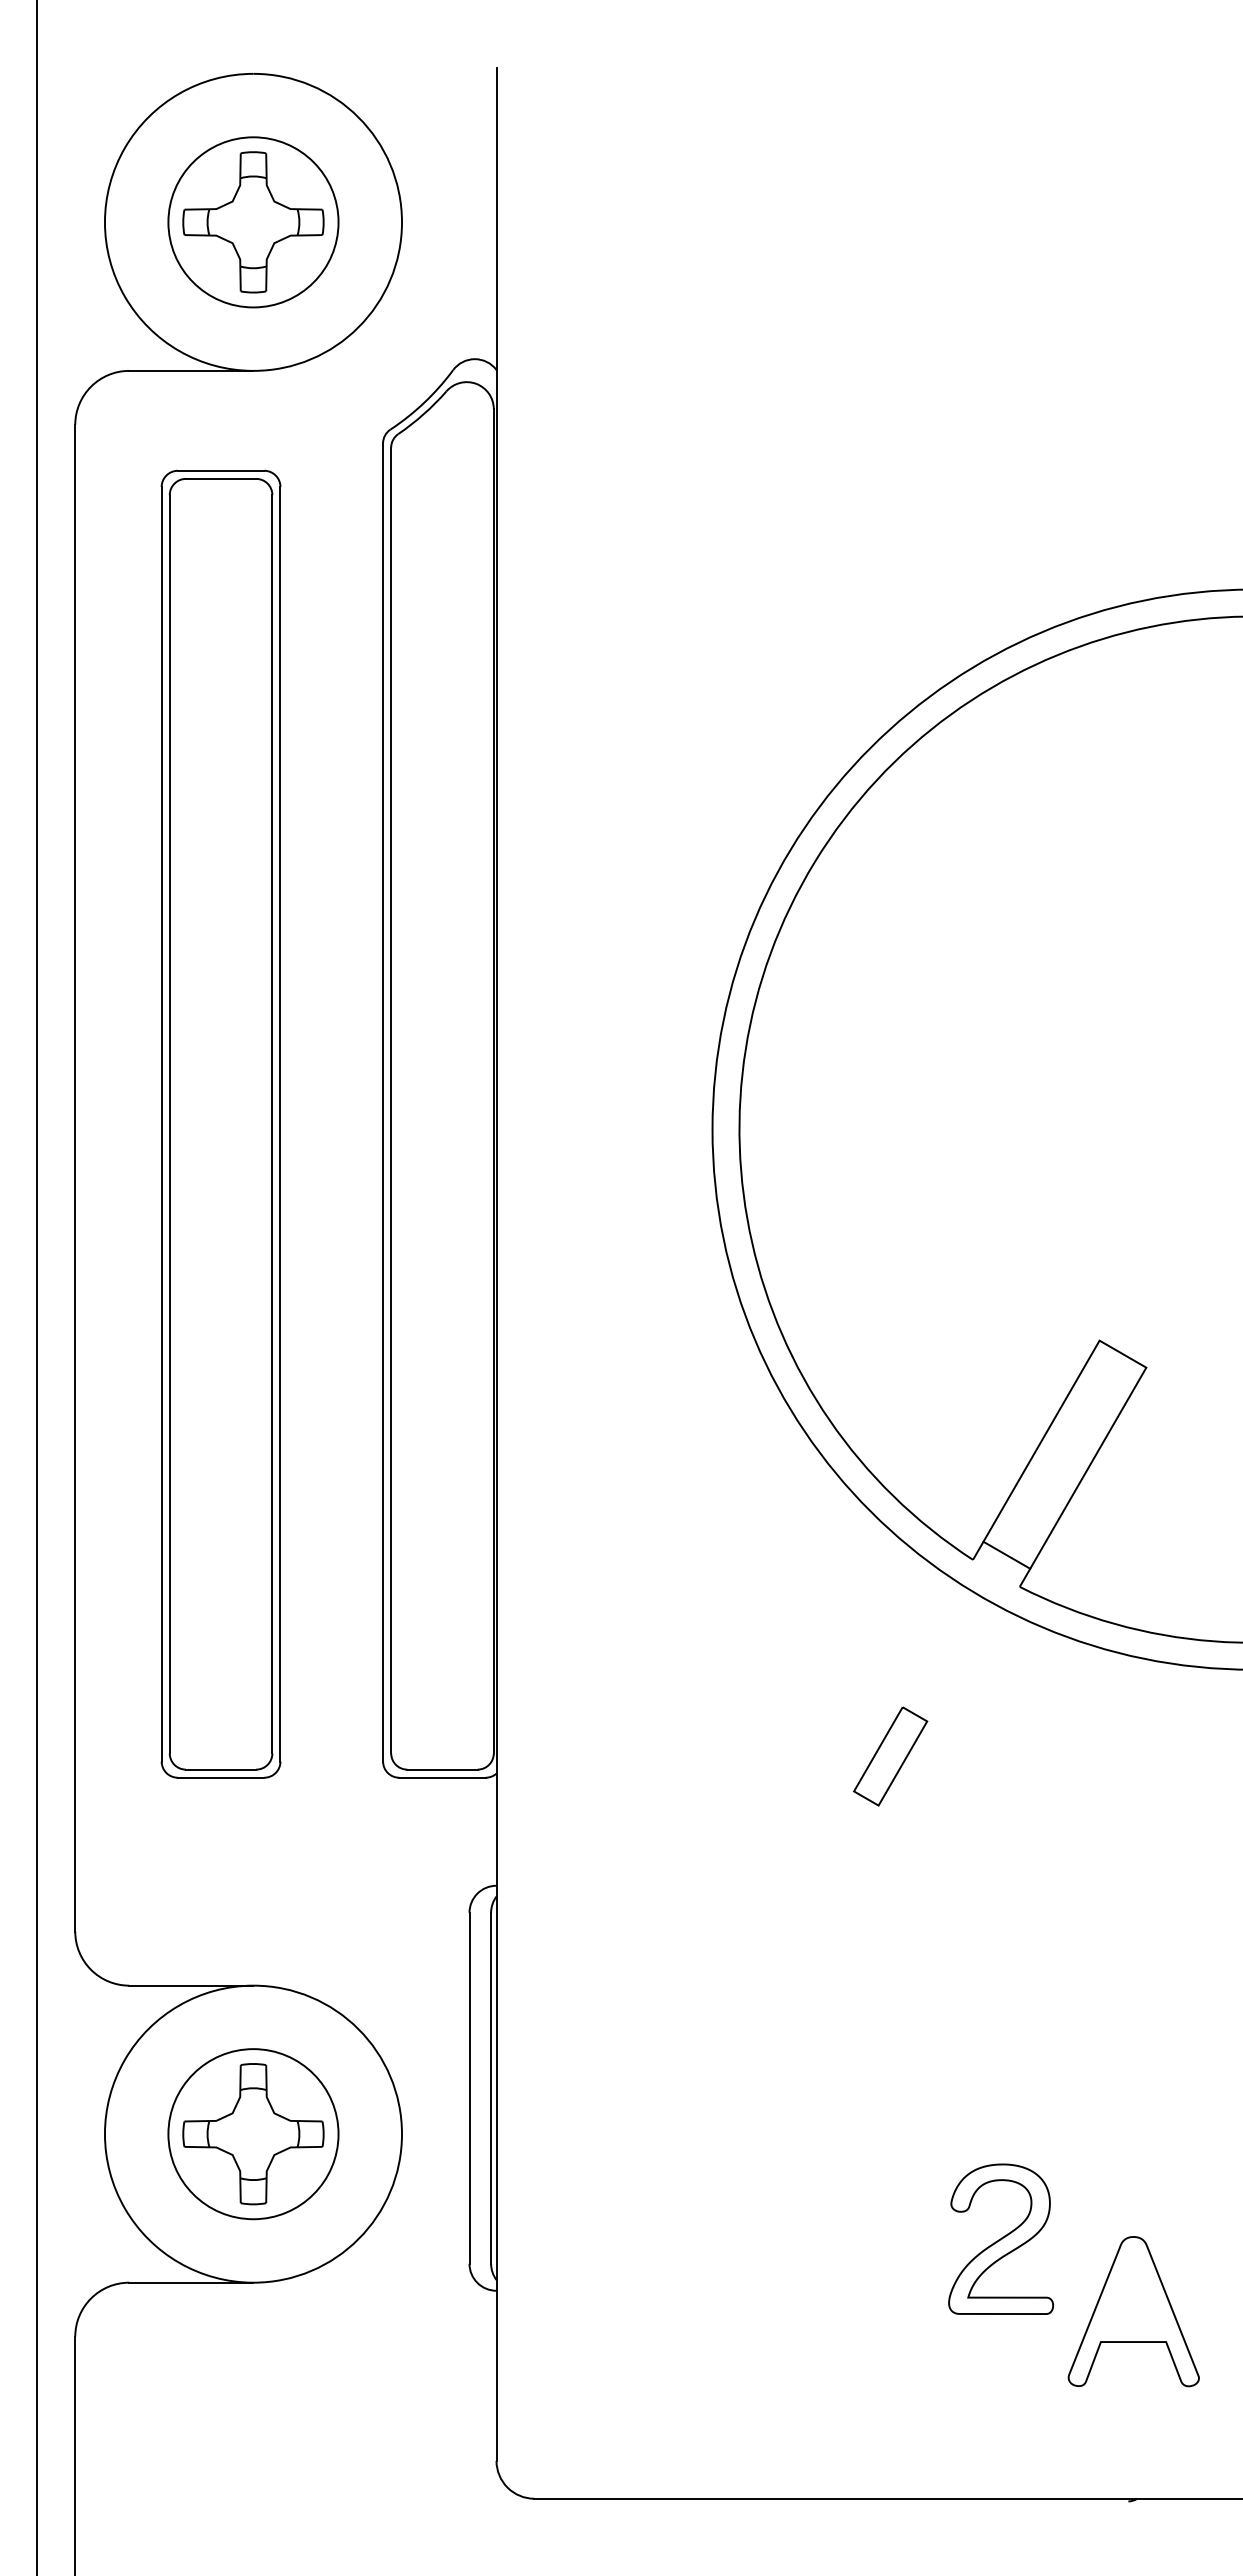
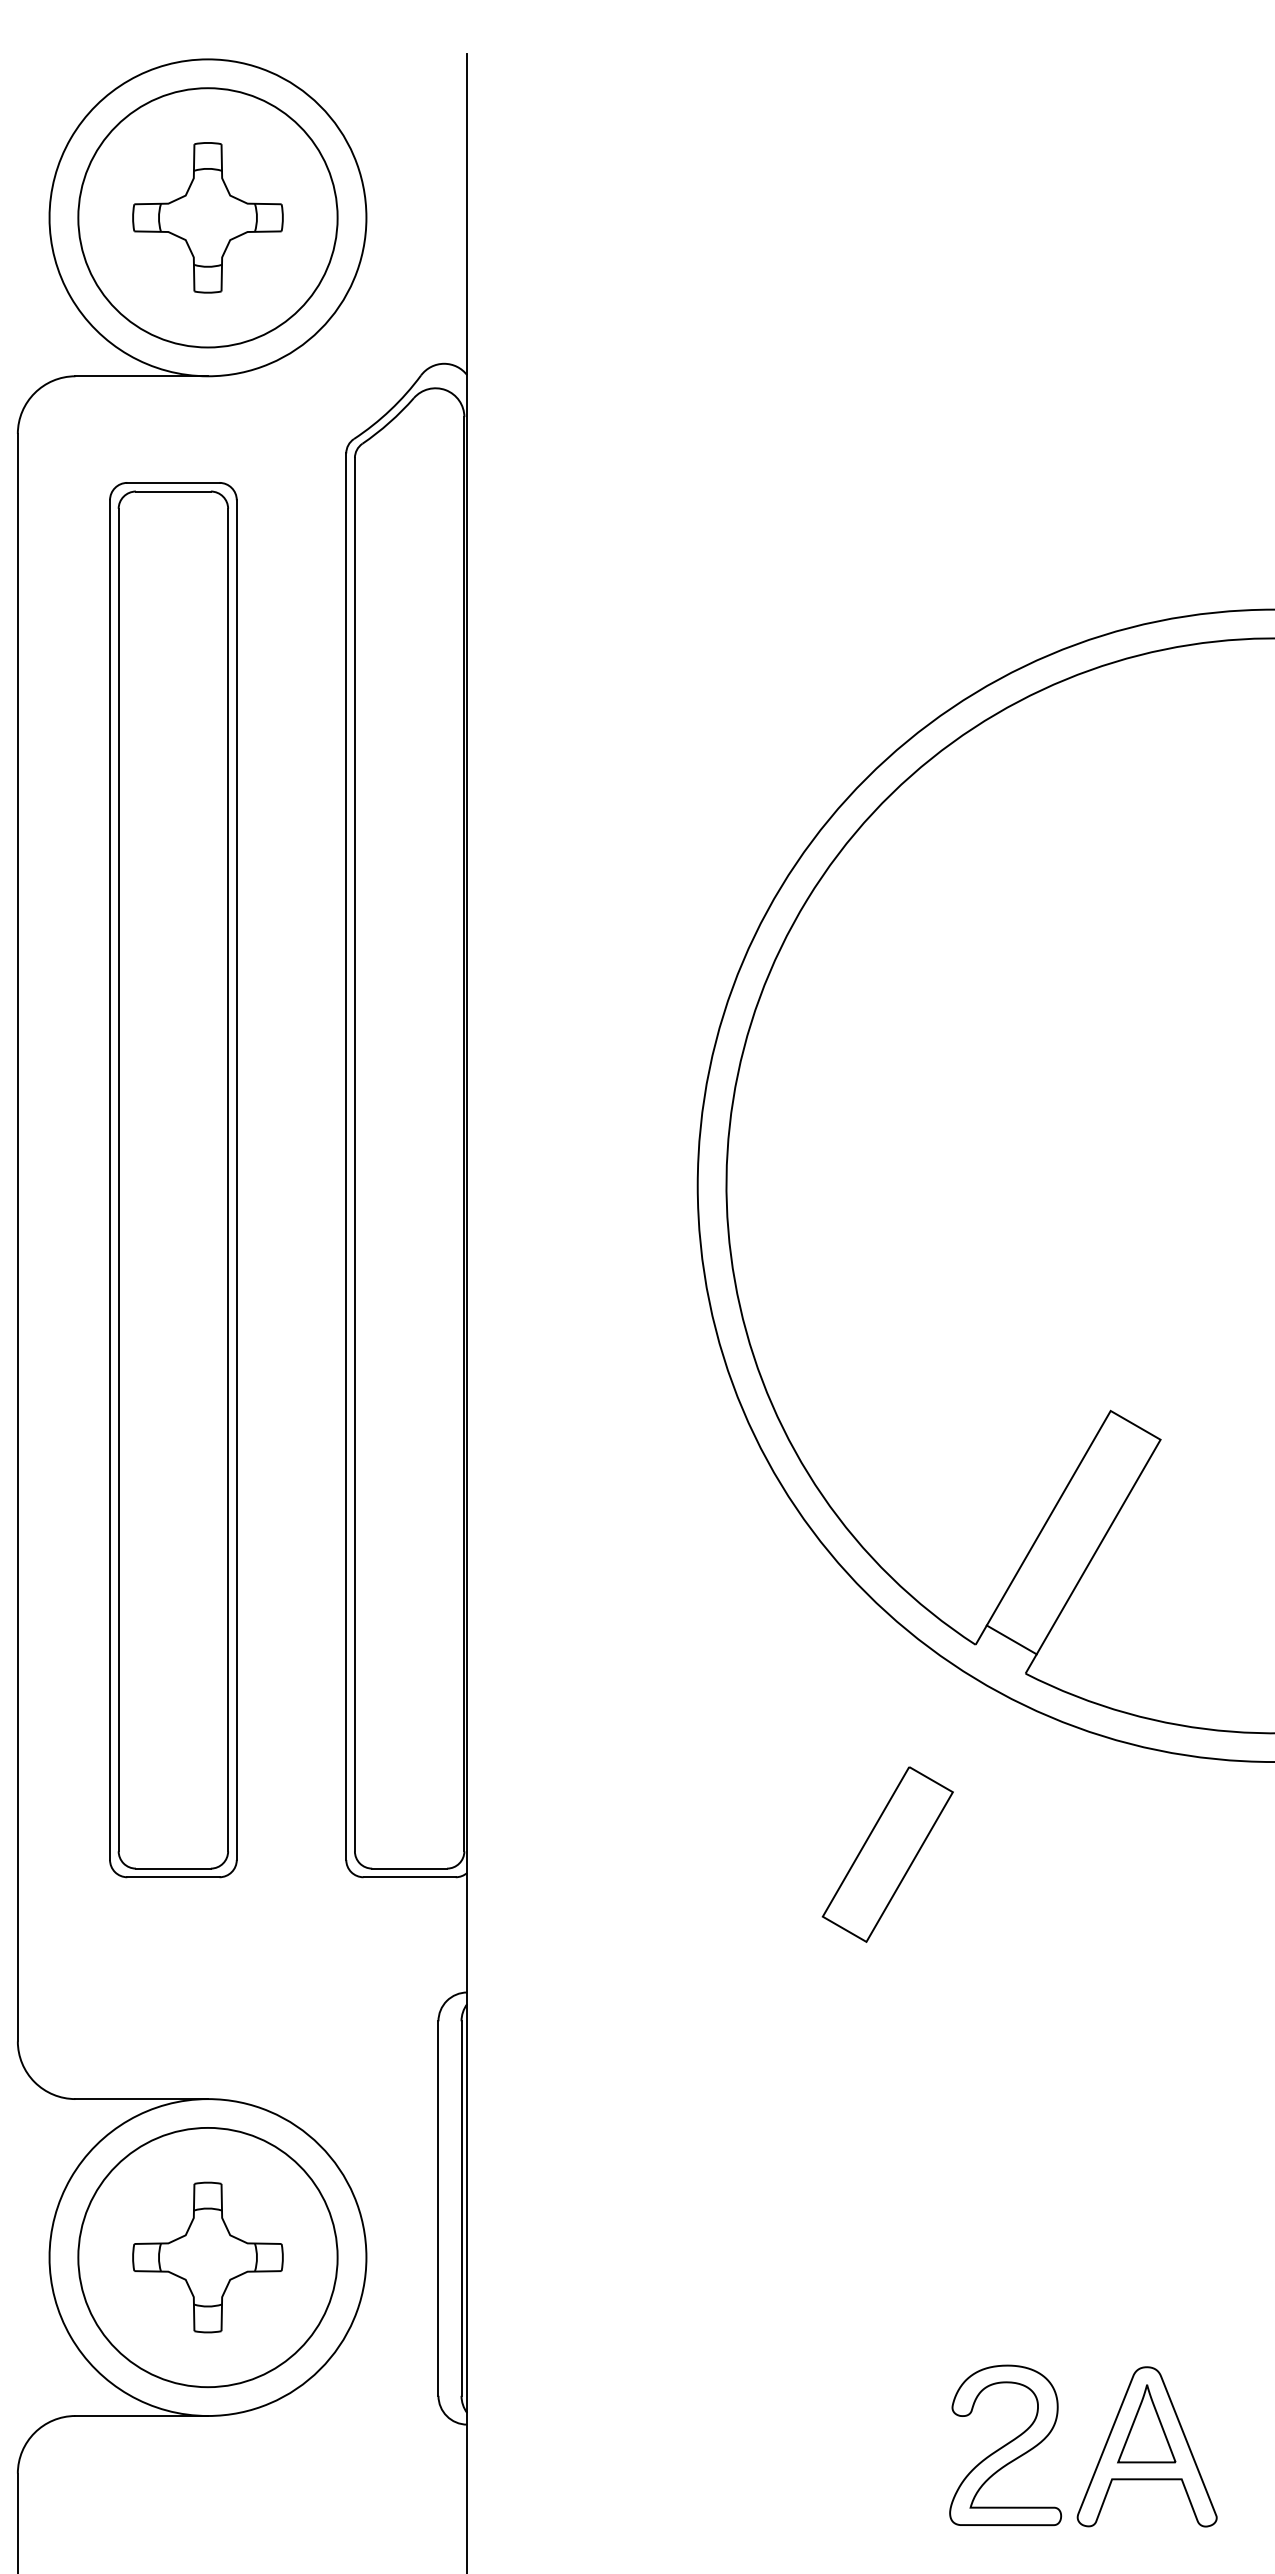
circle: (252, 221) -> (206, 216), size x1.43
part: (890, 1756) -> (887, 1854), size x1.67
circle: (252, 2133) -> (206, 2256), size x1.43
part: (1000, 2238) -> (1004, 2444), moved
part: (1133, 2290) -> (1146, 2424), added

